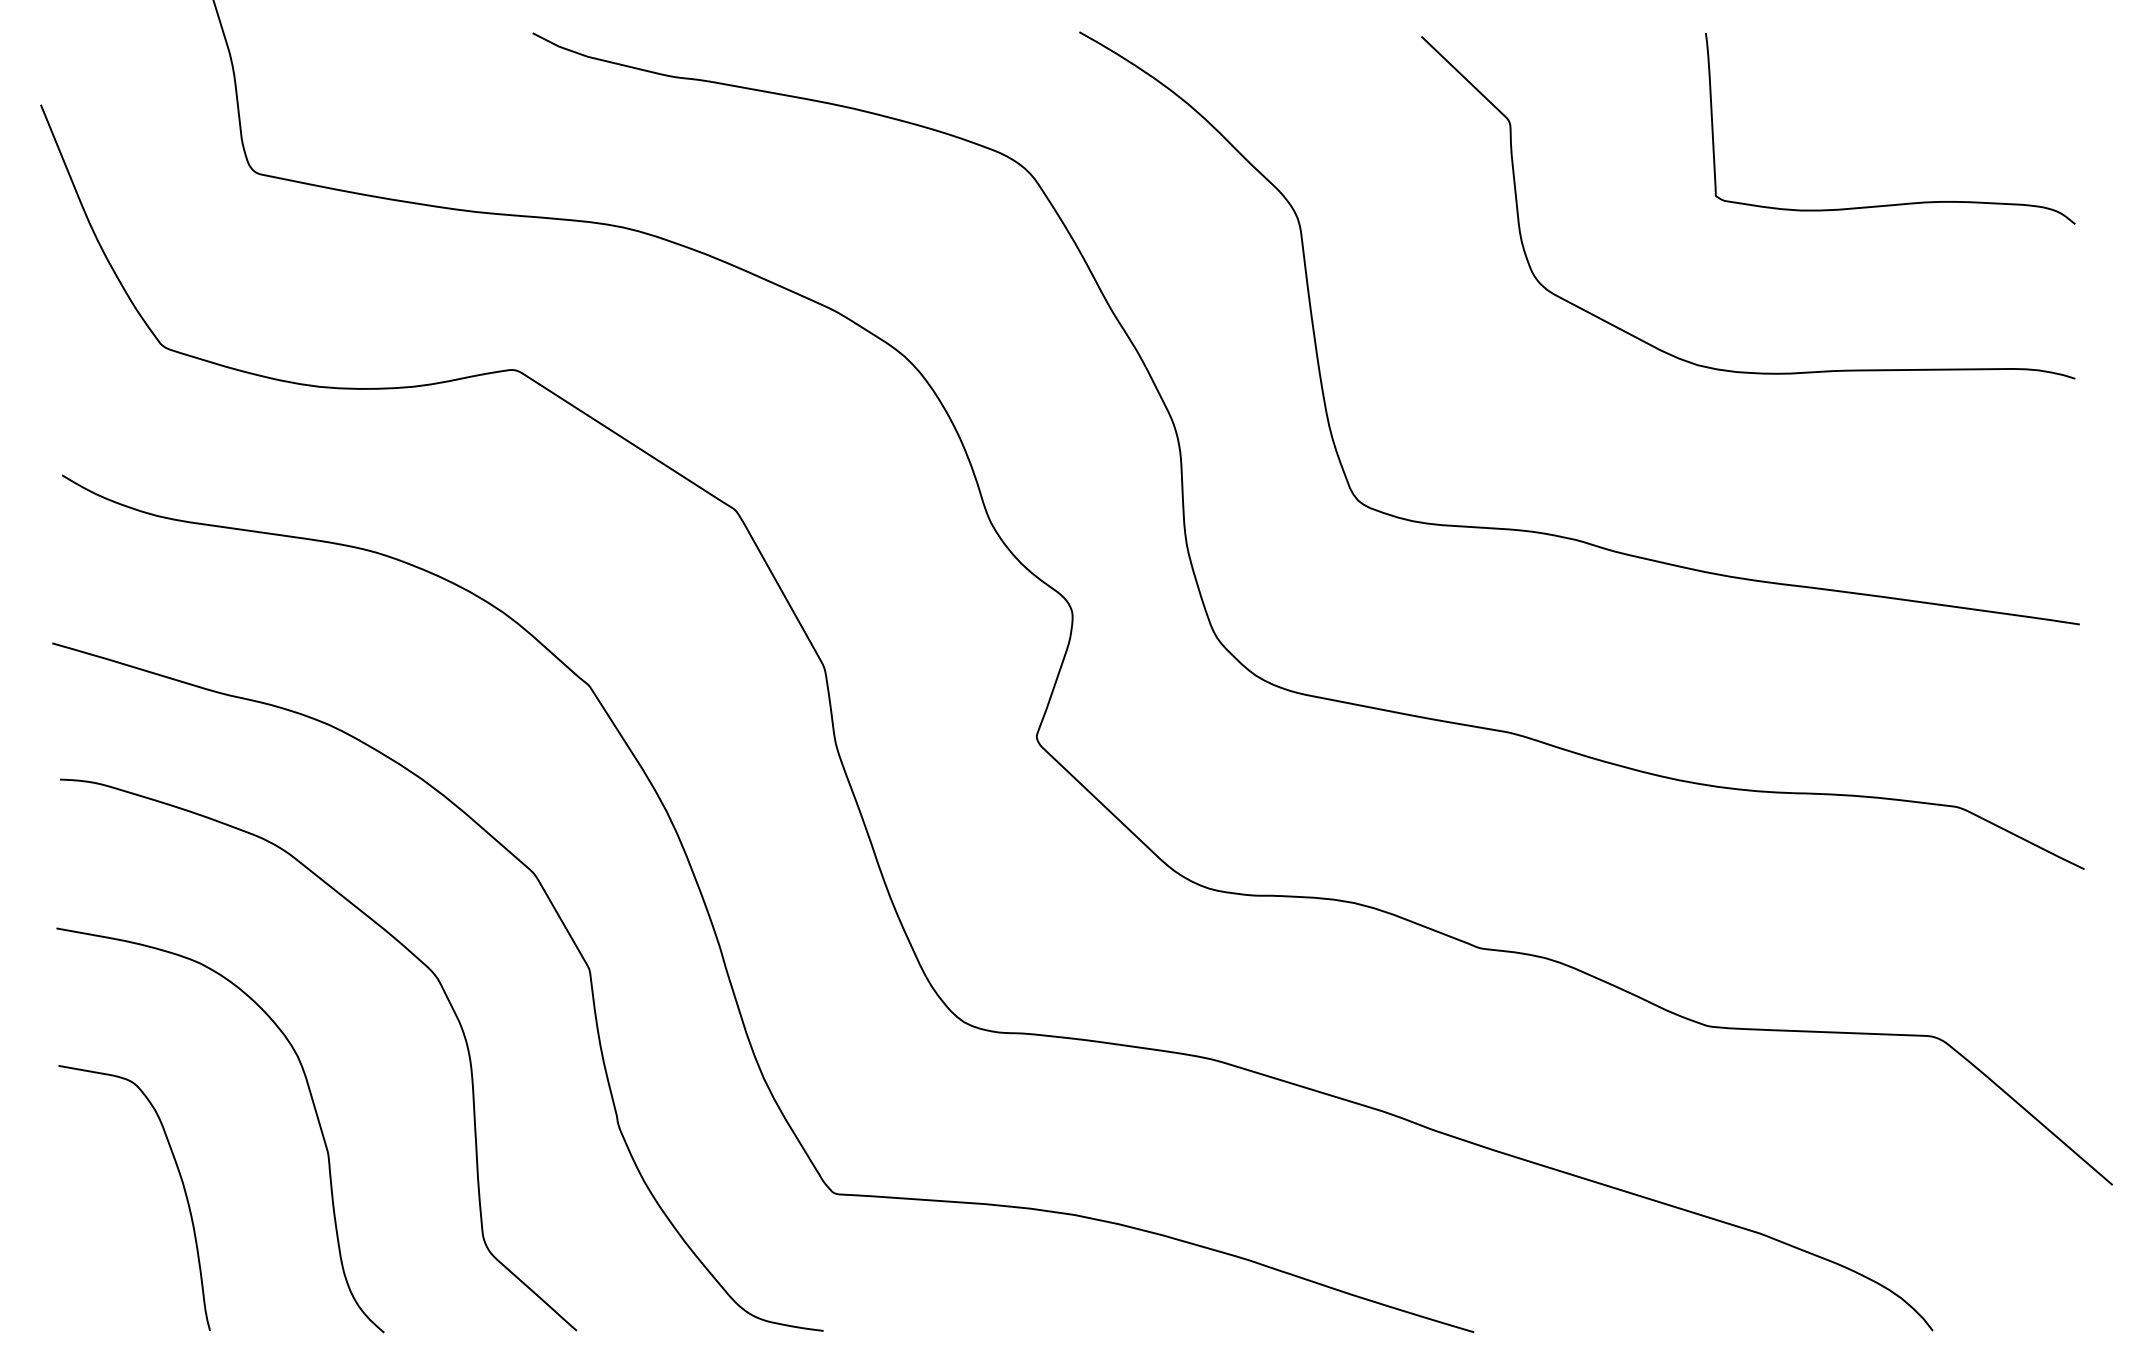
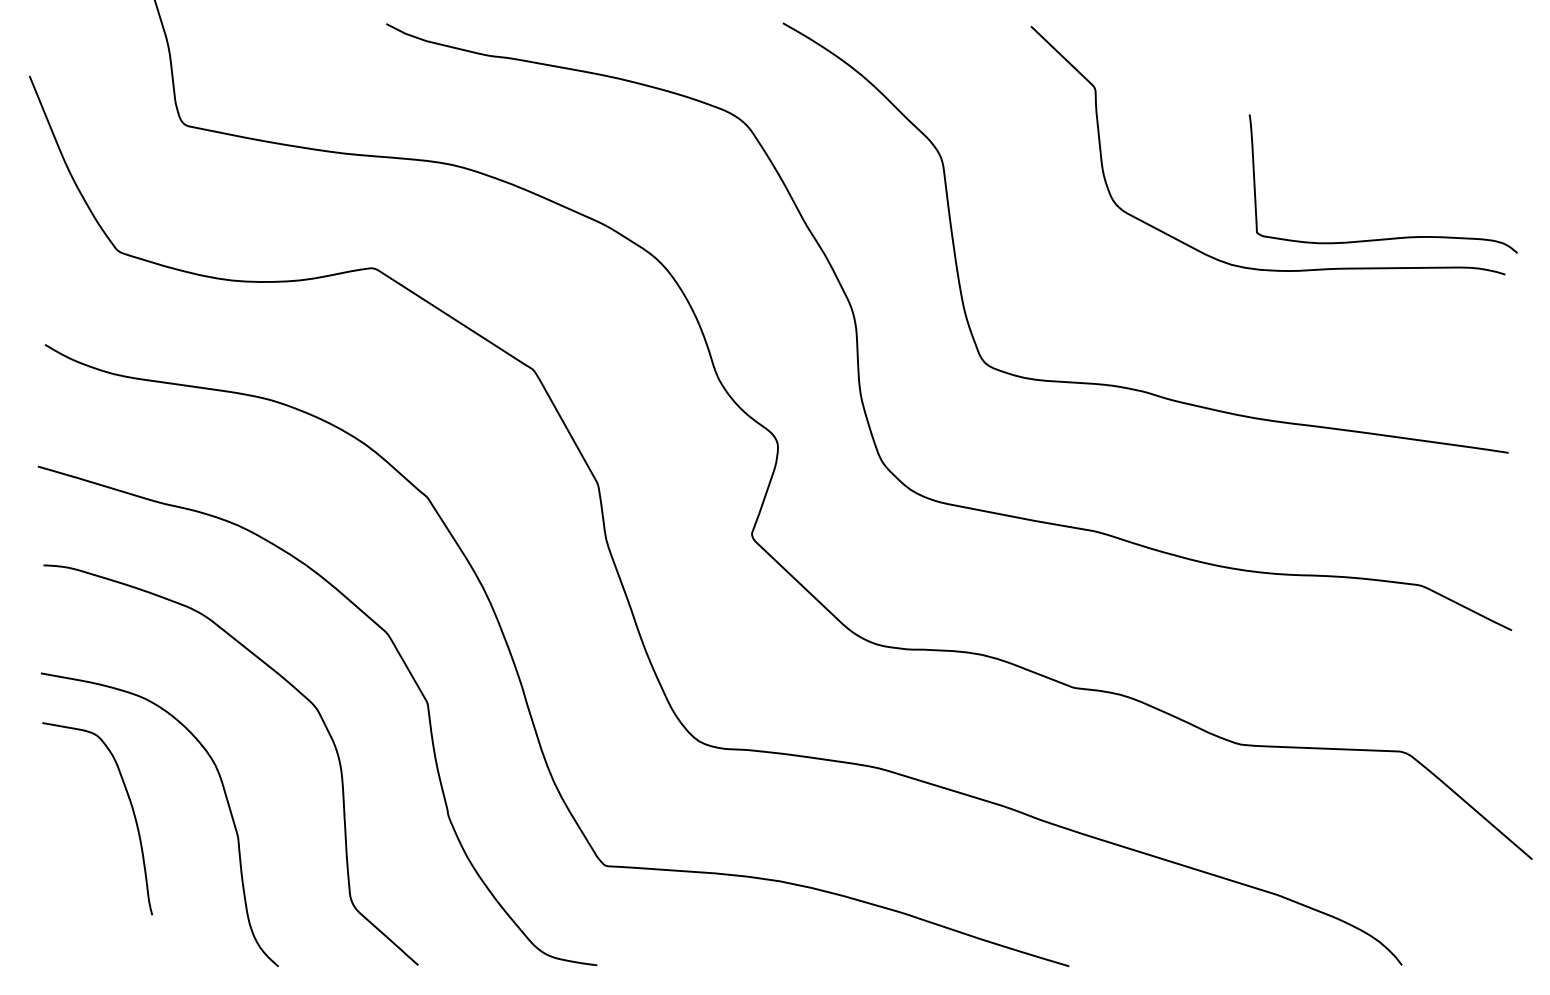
curve: (1897, 203) -> (1388, 238), moved
curve: (181, 1182) -> (131, 807), moved

